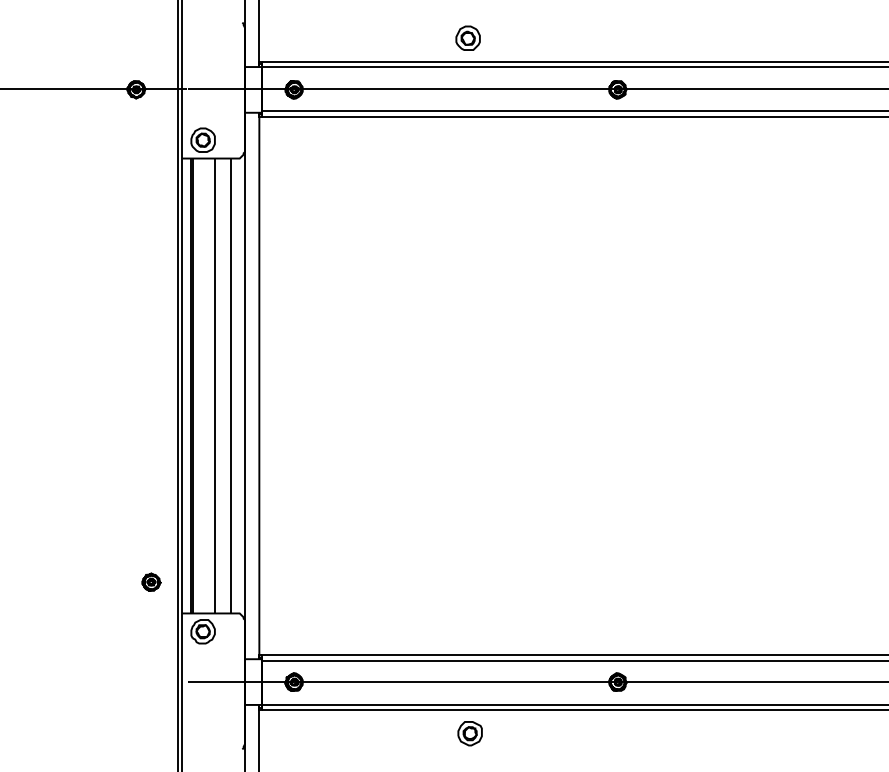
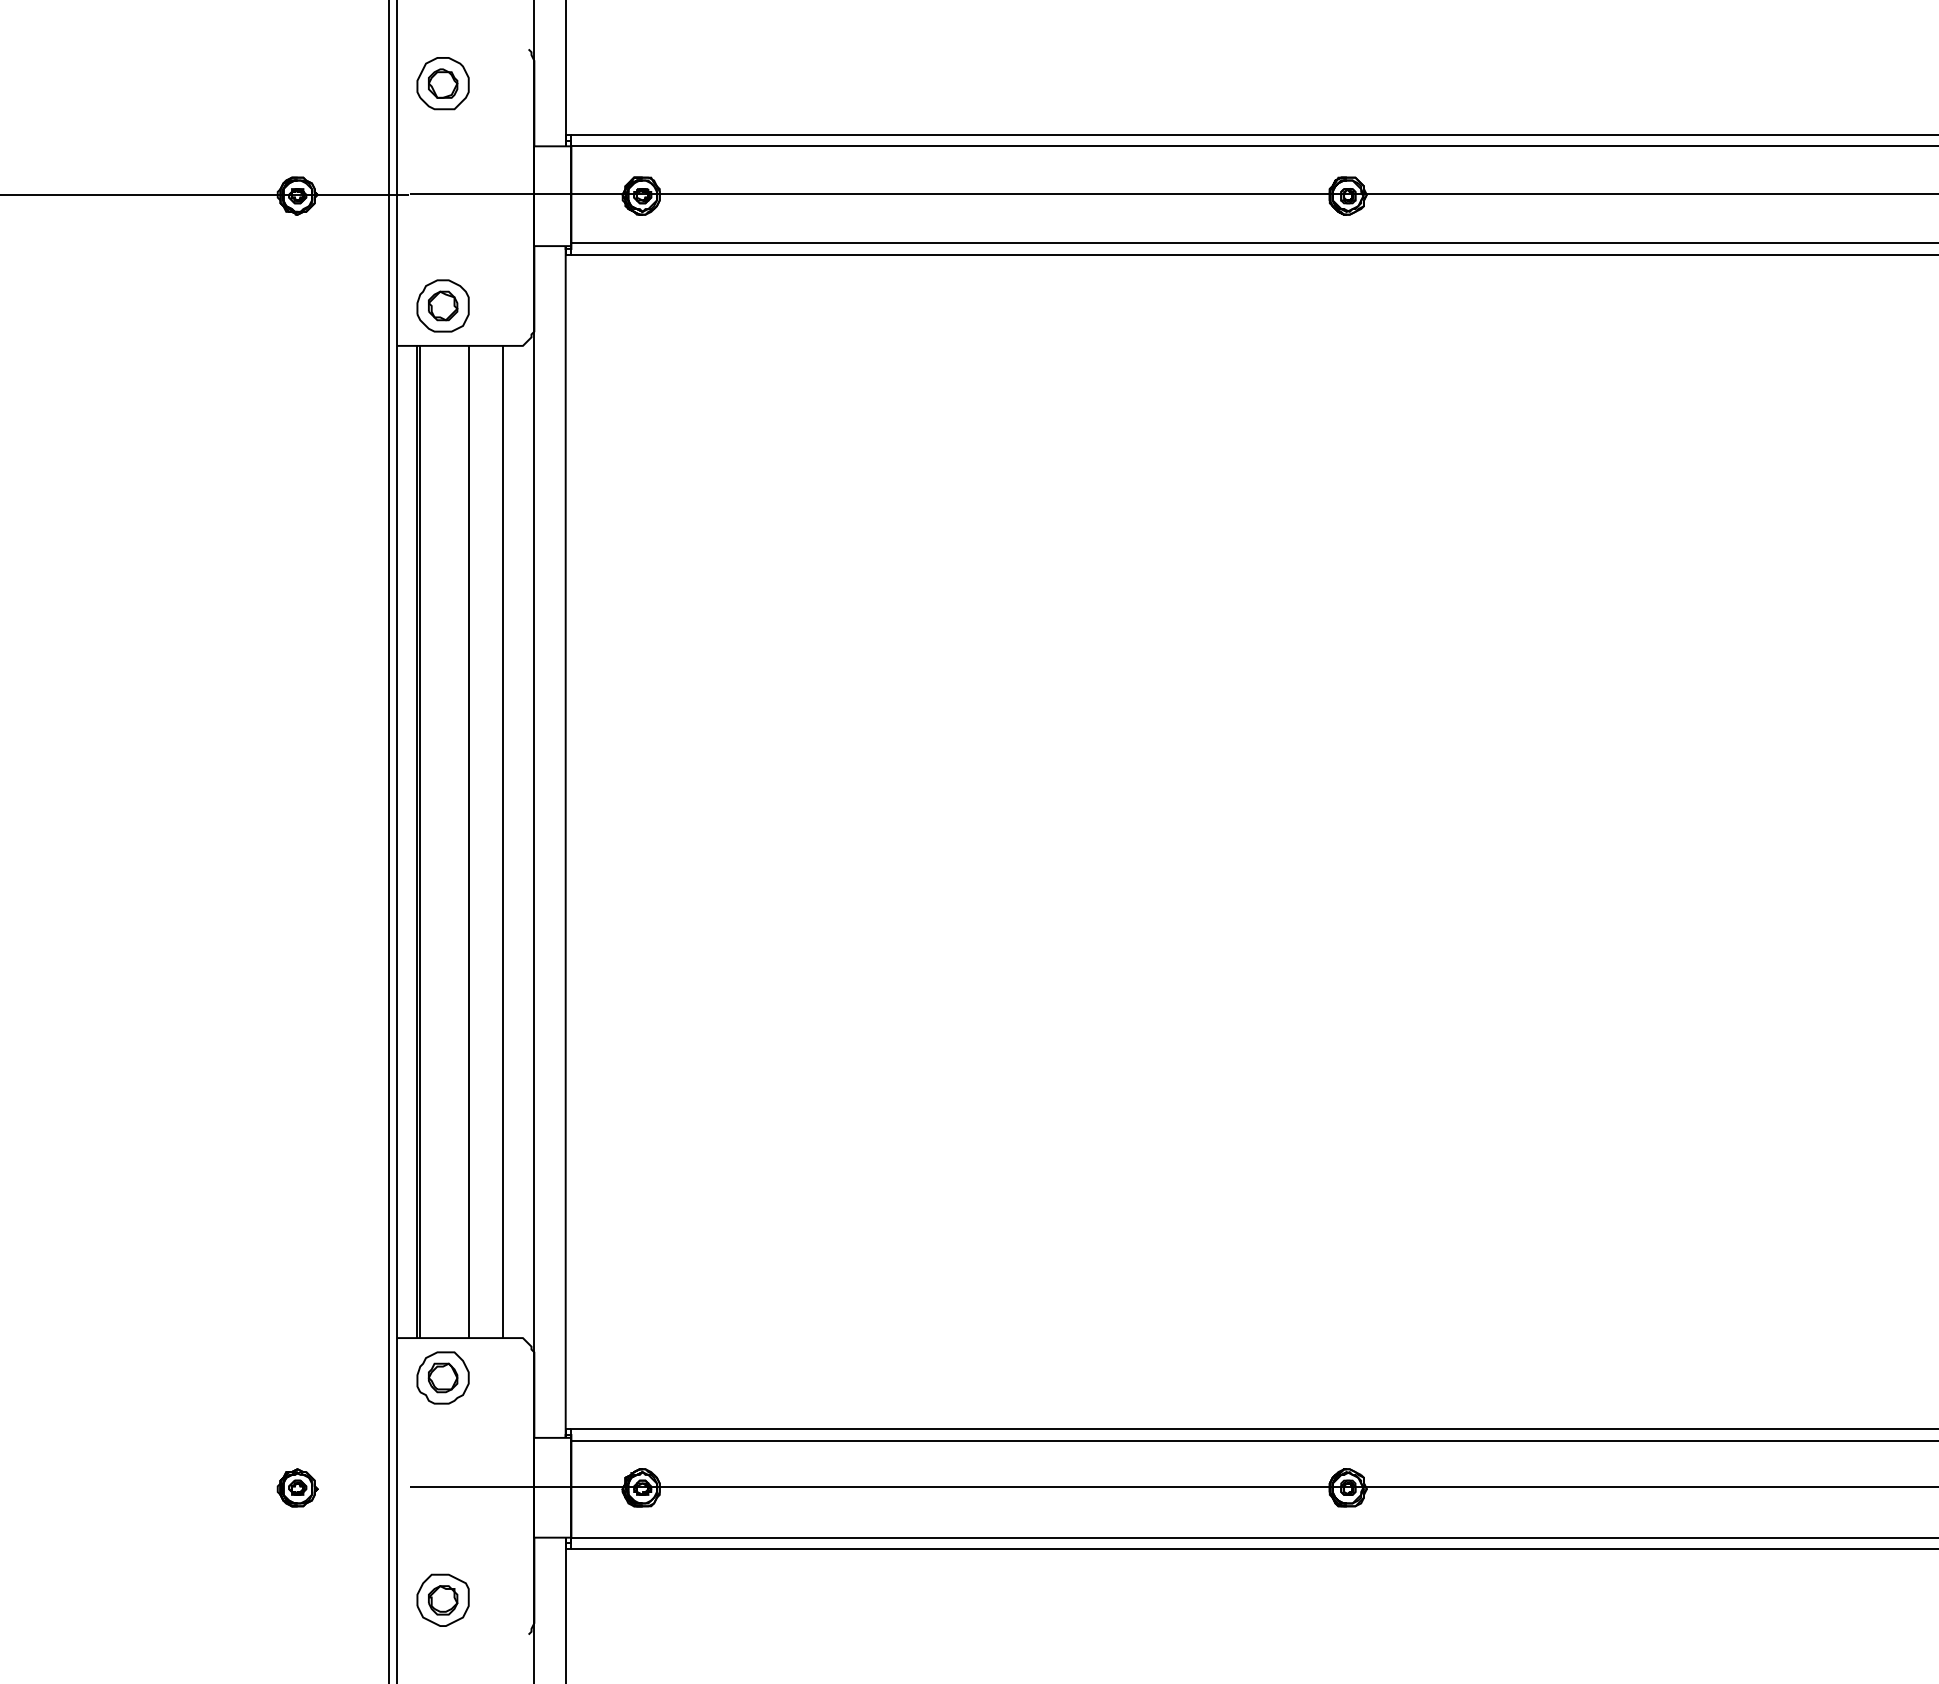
part: (467, 37) -> (441, 81), moved
part: (151, 581) -> (297, 1486), moved
part: (469, 733) -> (441, 1599), moved

